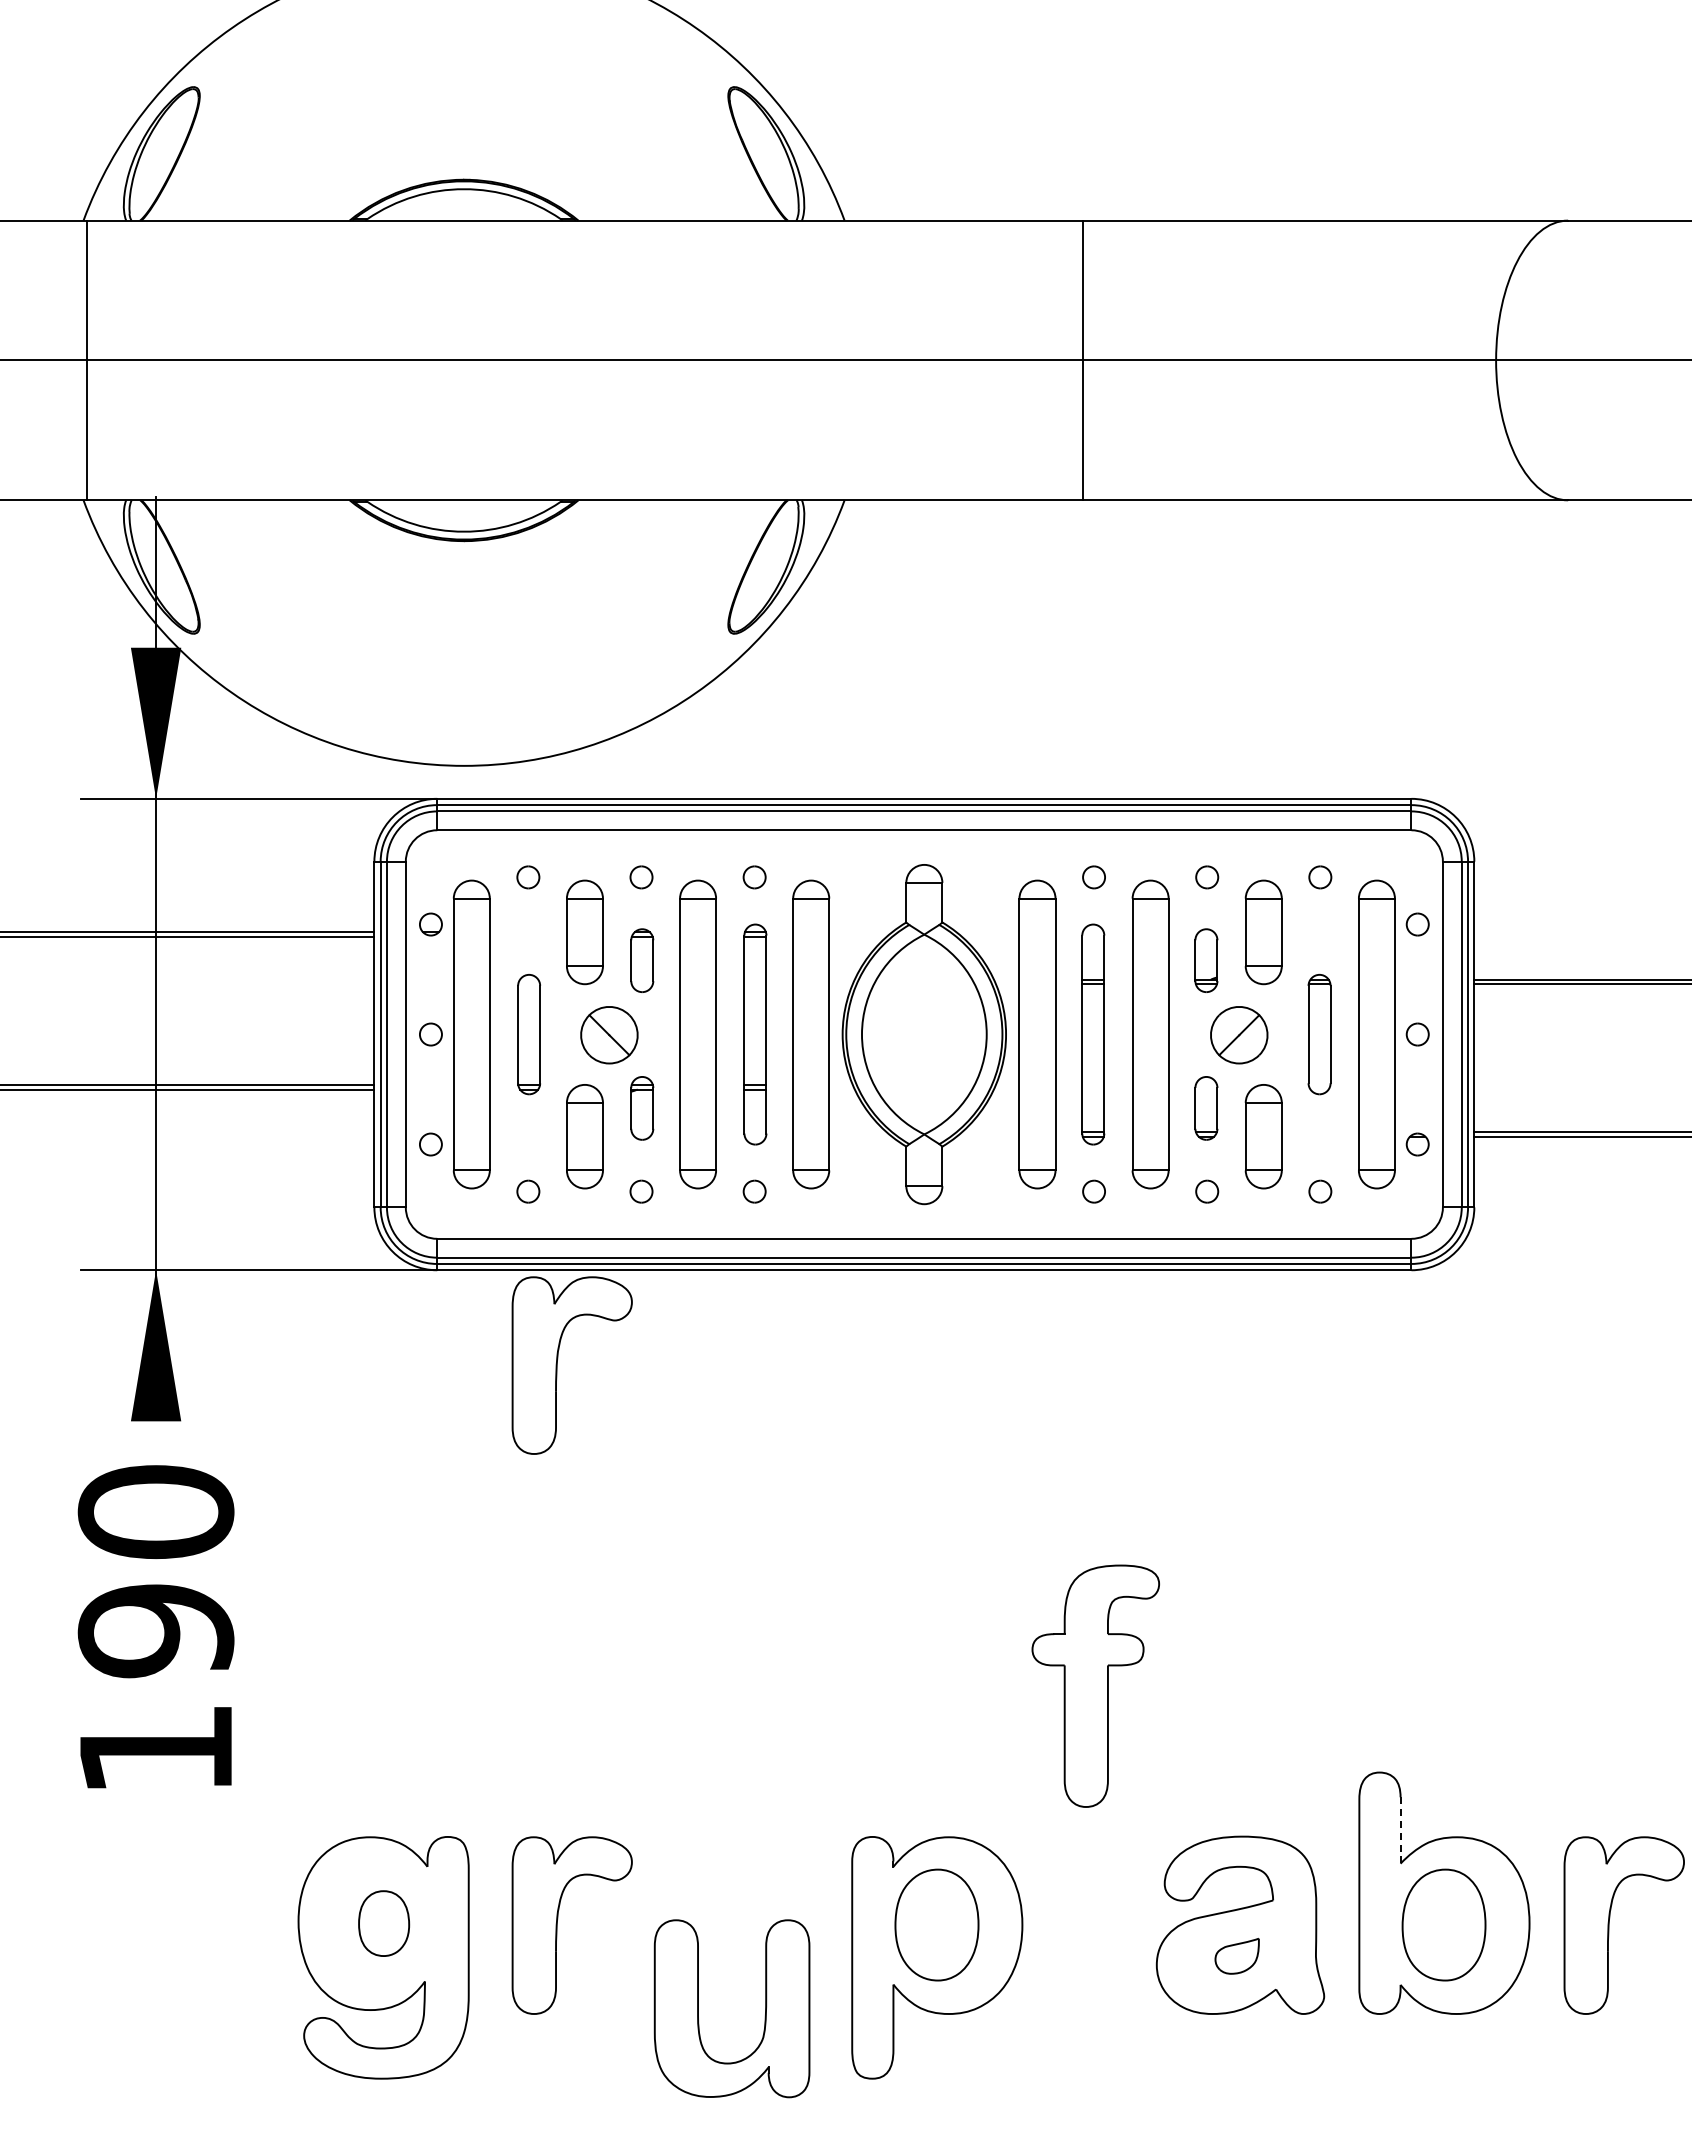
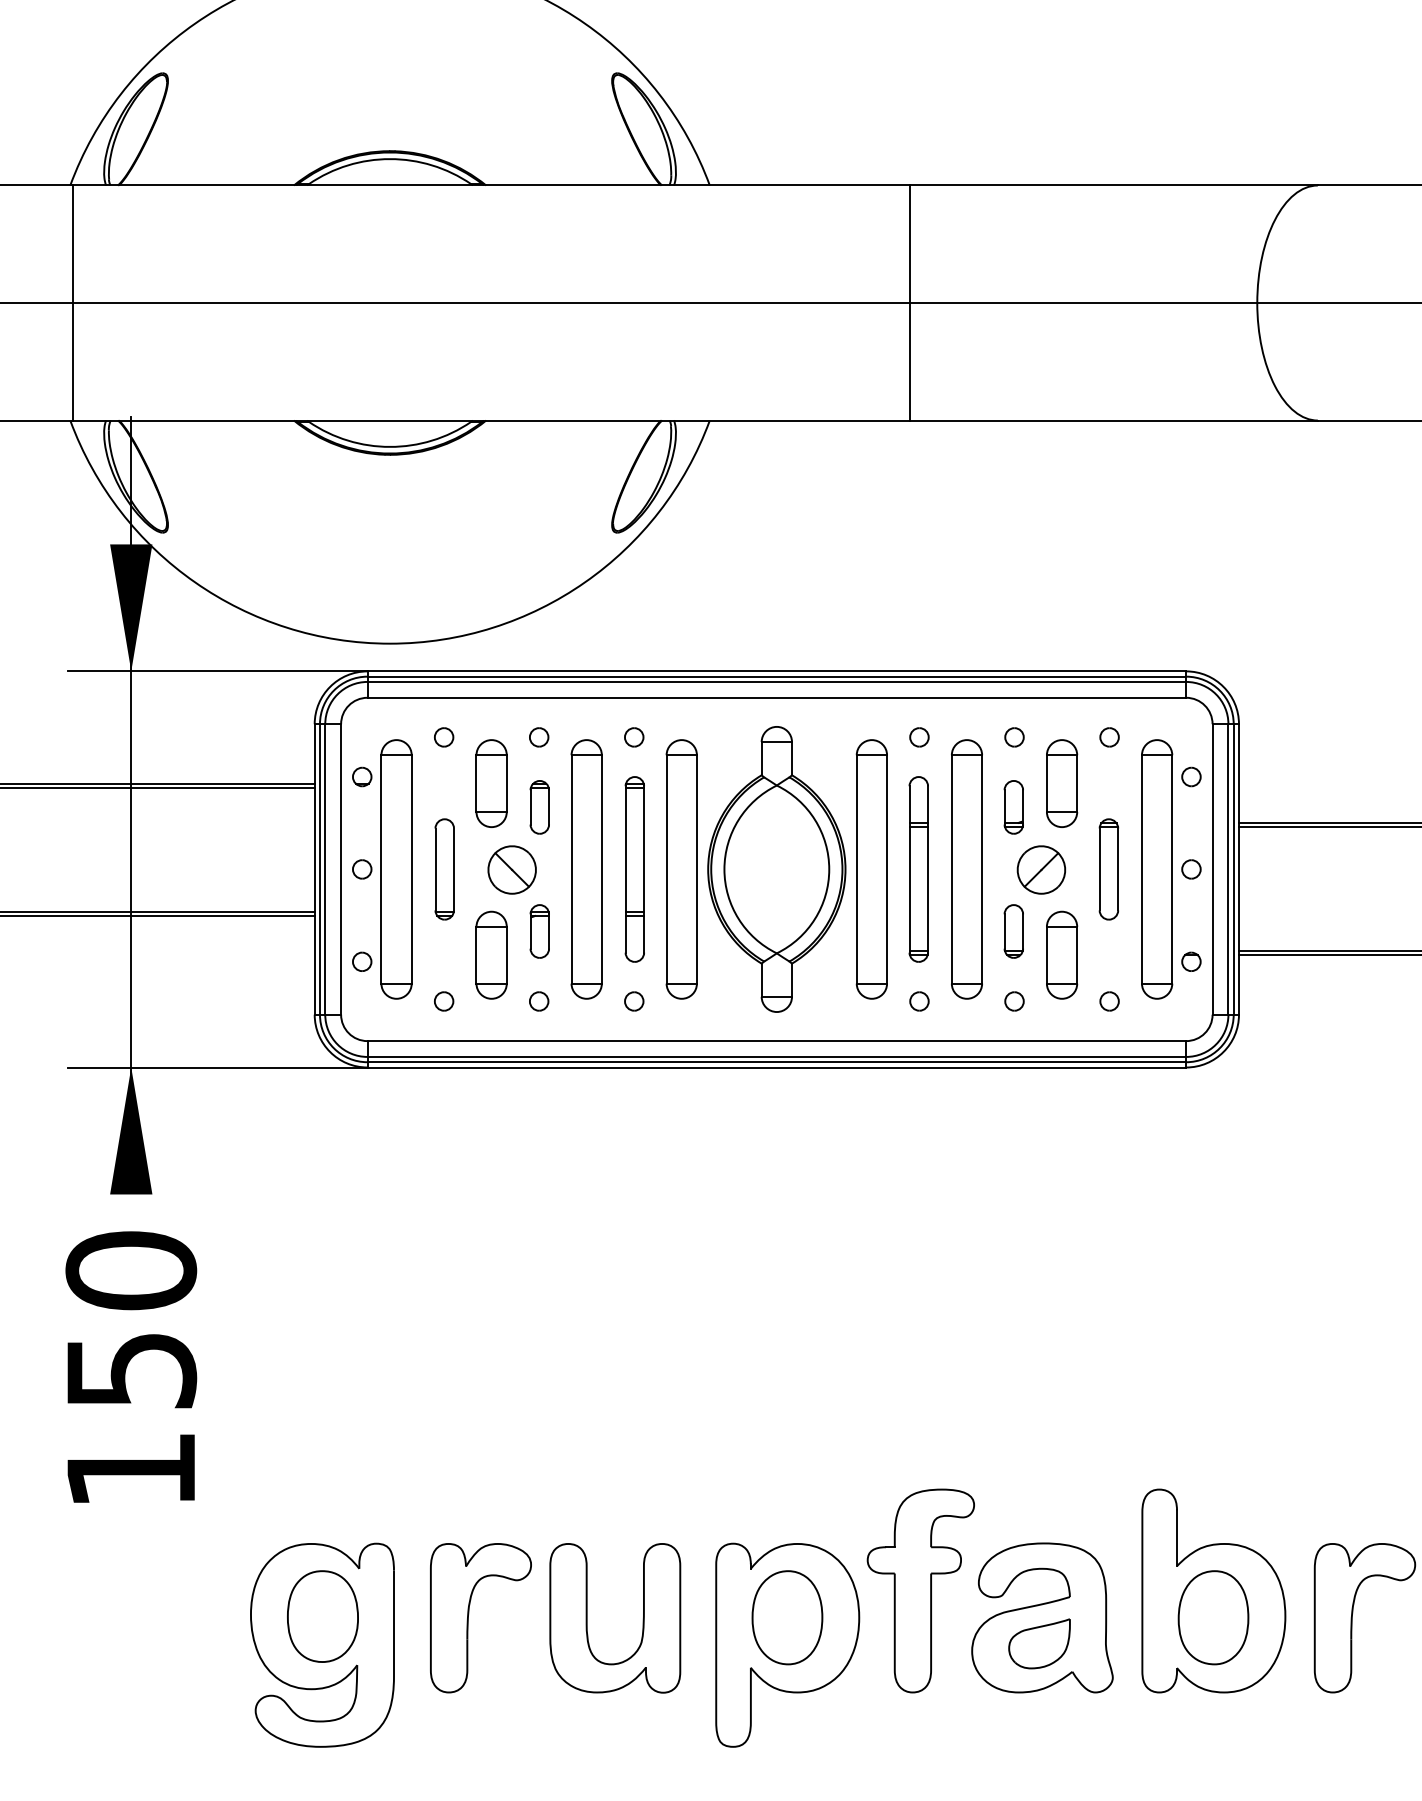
part: (557, 1365) -> (468, 1147), removed
text: (155, 1631) -> (130, 1371), 190 -> 150
part: (1095, 1685) -> (920, 1590), moved
line: (1400, 1831) -> (1176, 1539), dashed -> solid
part: (383, 1923) -> (322, 1616), size x1.67
part: (1237, 1956) -> (1039, 1644), size x1.67
part: (698, 2008) -> (587, 1618), moved

